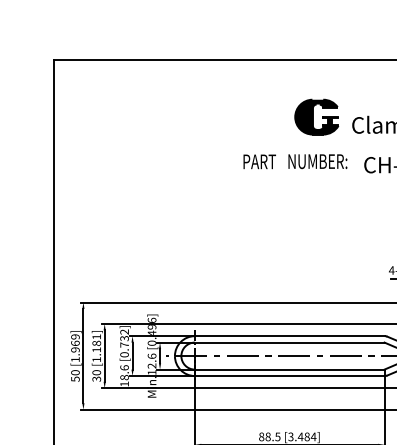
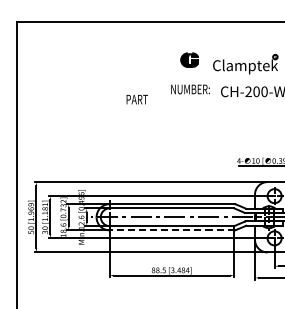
part: (316, 115) -> (189, 59), size x0.6
text: (258, 161) -> (136, 99), moved
line: (288, 376) -> (171, 230), solid -> dashed

